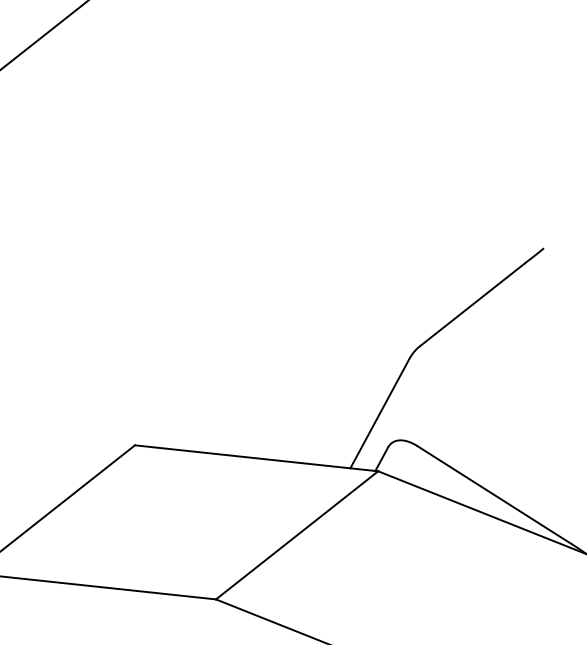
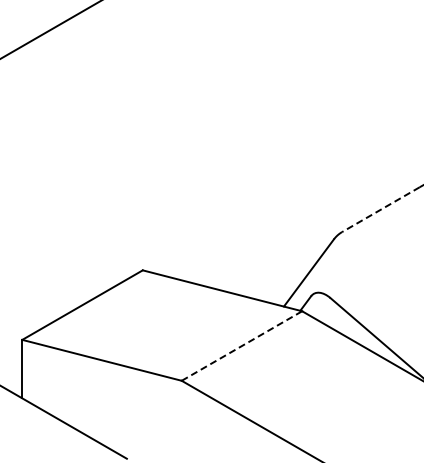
line: (471, 304) -> (380, 209), solid -> dashed
line: (296, 536) -> (241, 346), solid -> dashed

